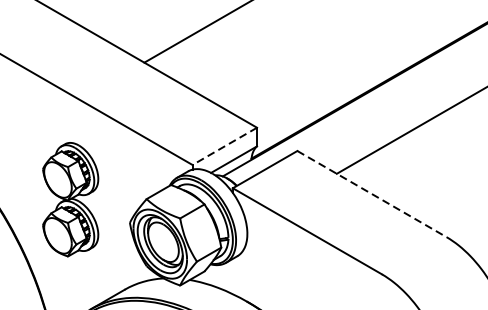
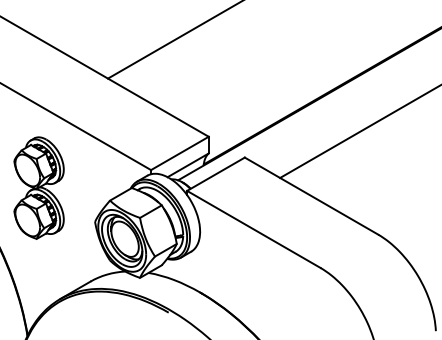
line: (224, 146) -> (179, 153), dashed -> solid
line: (371, 194) -> (311, 196), dashed -> solid
part: (70, 198) -> (38, 187), moved

